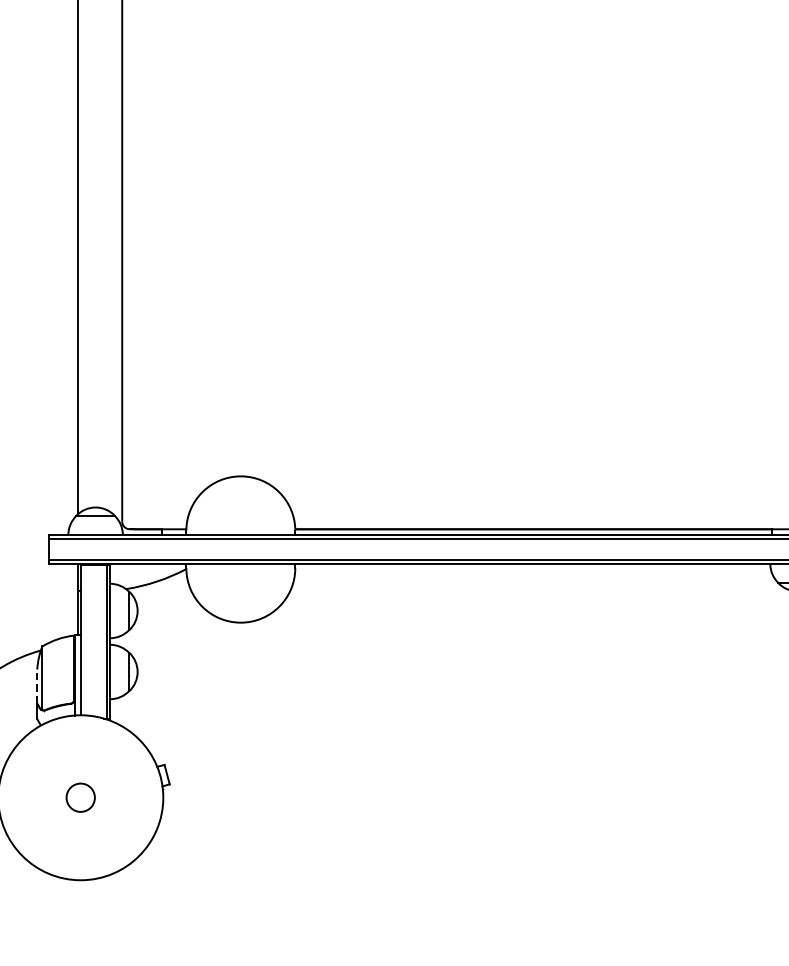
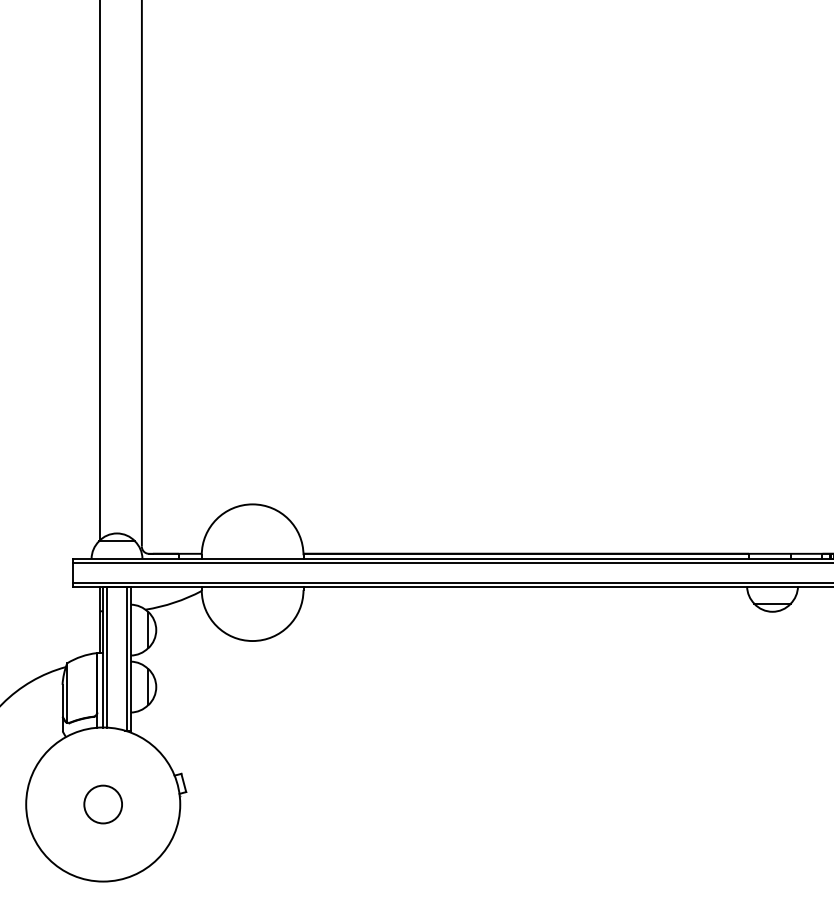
line: (84, 639) -> (106, 656), added
line: (37, 686) -> (62, 700), dashed -> solid
circle: (80, 797) -> (102, 804), size x1.43

